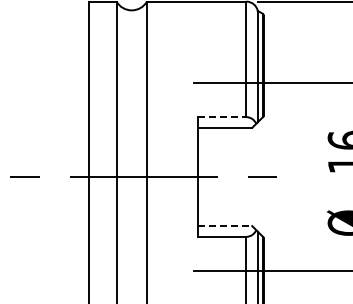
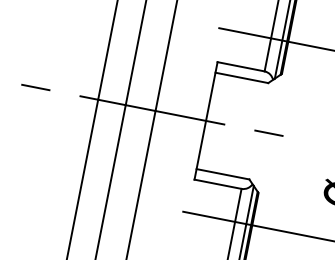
line: (222, 117) -> (241, 67), dashed -> solid
line: (225, 226) -> (223, 174), dashed -> solid

